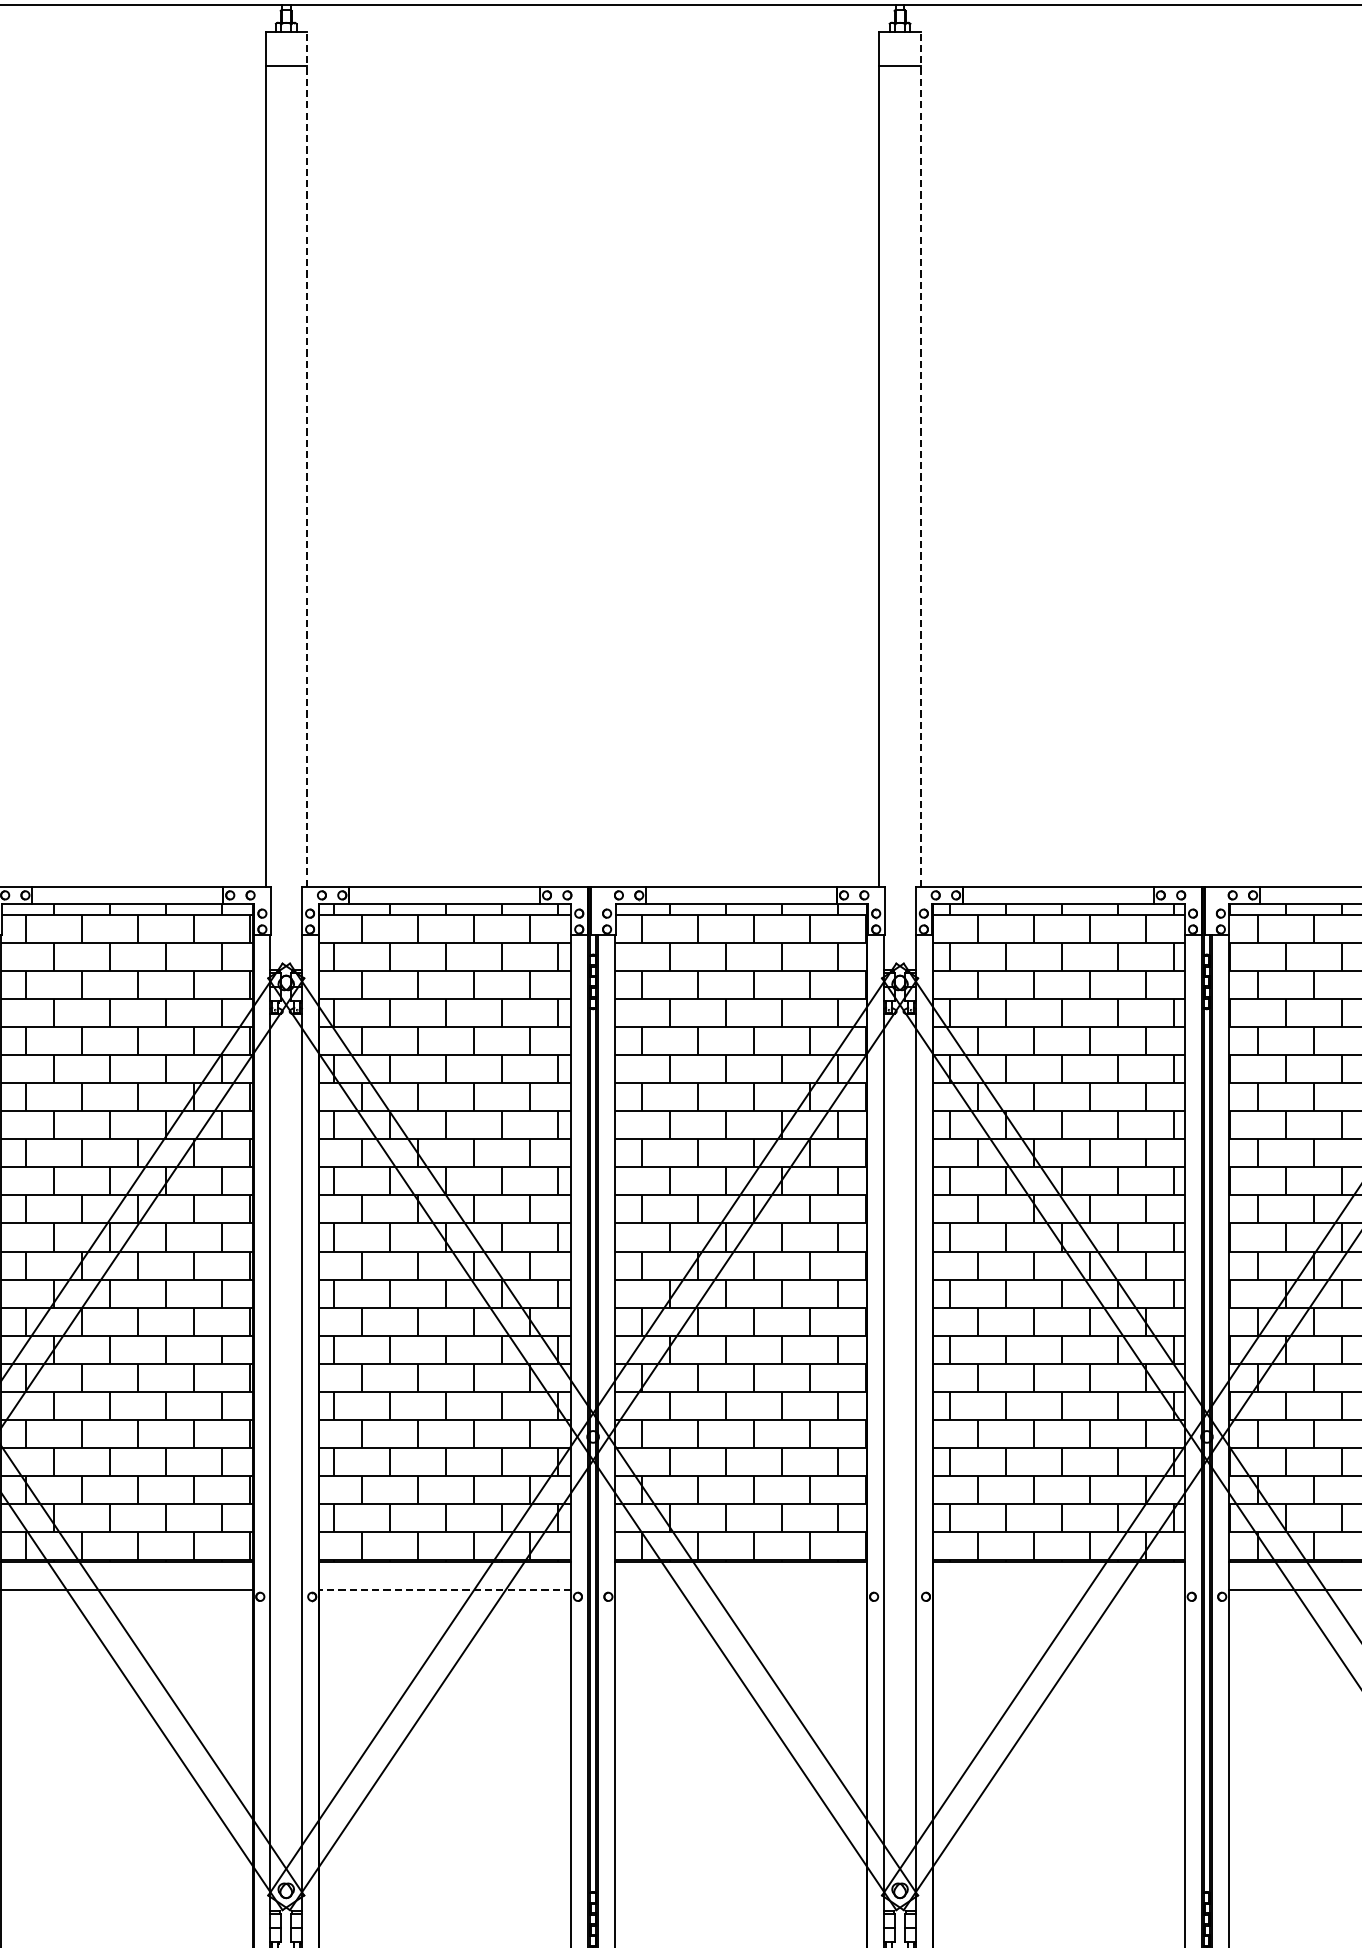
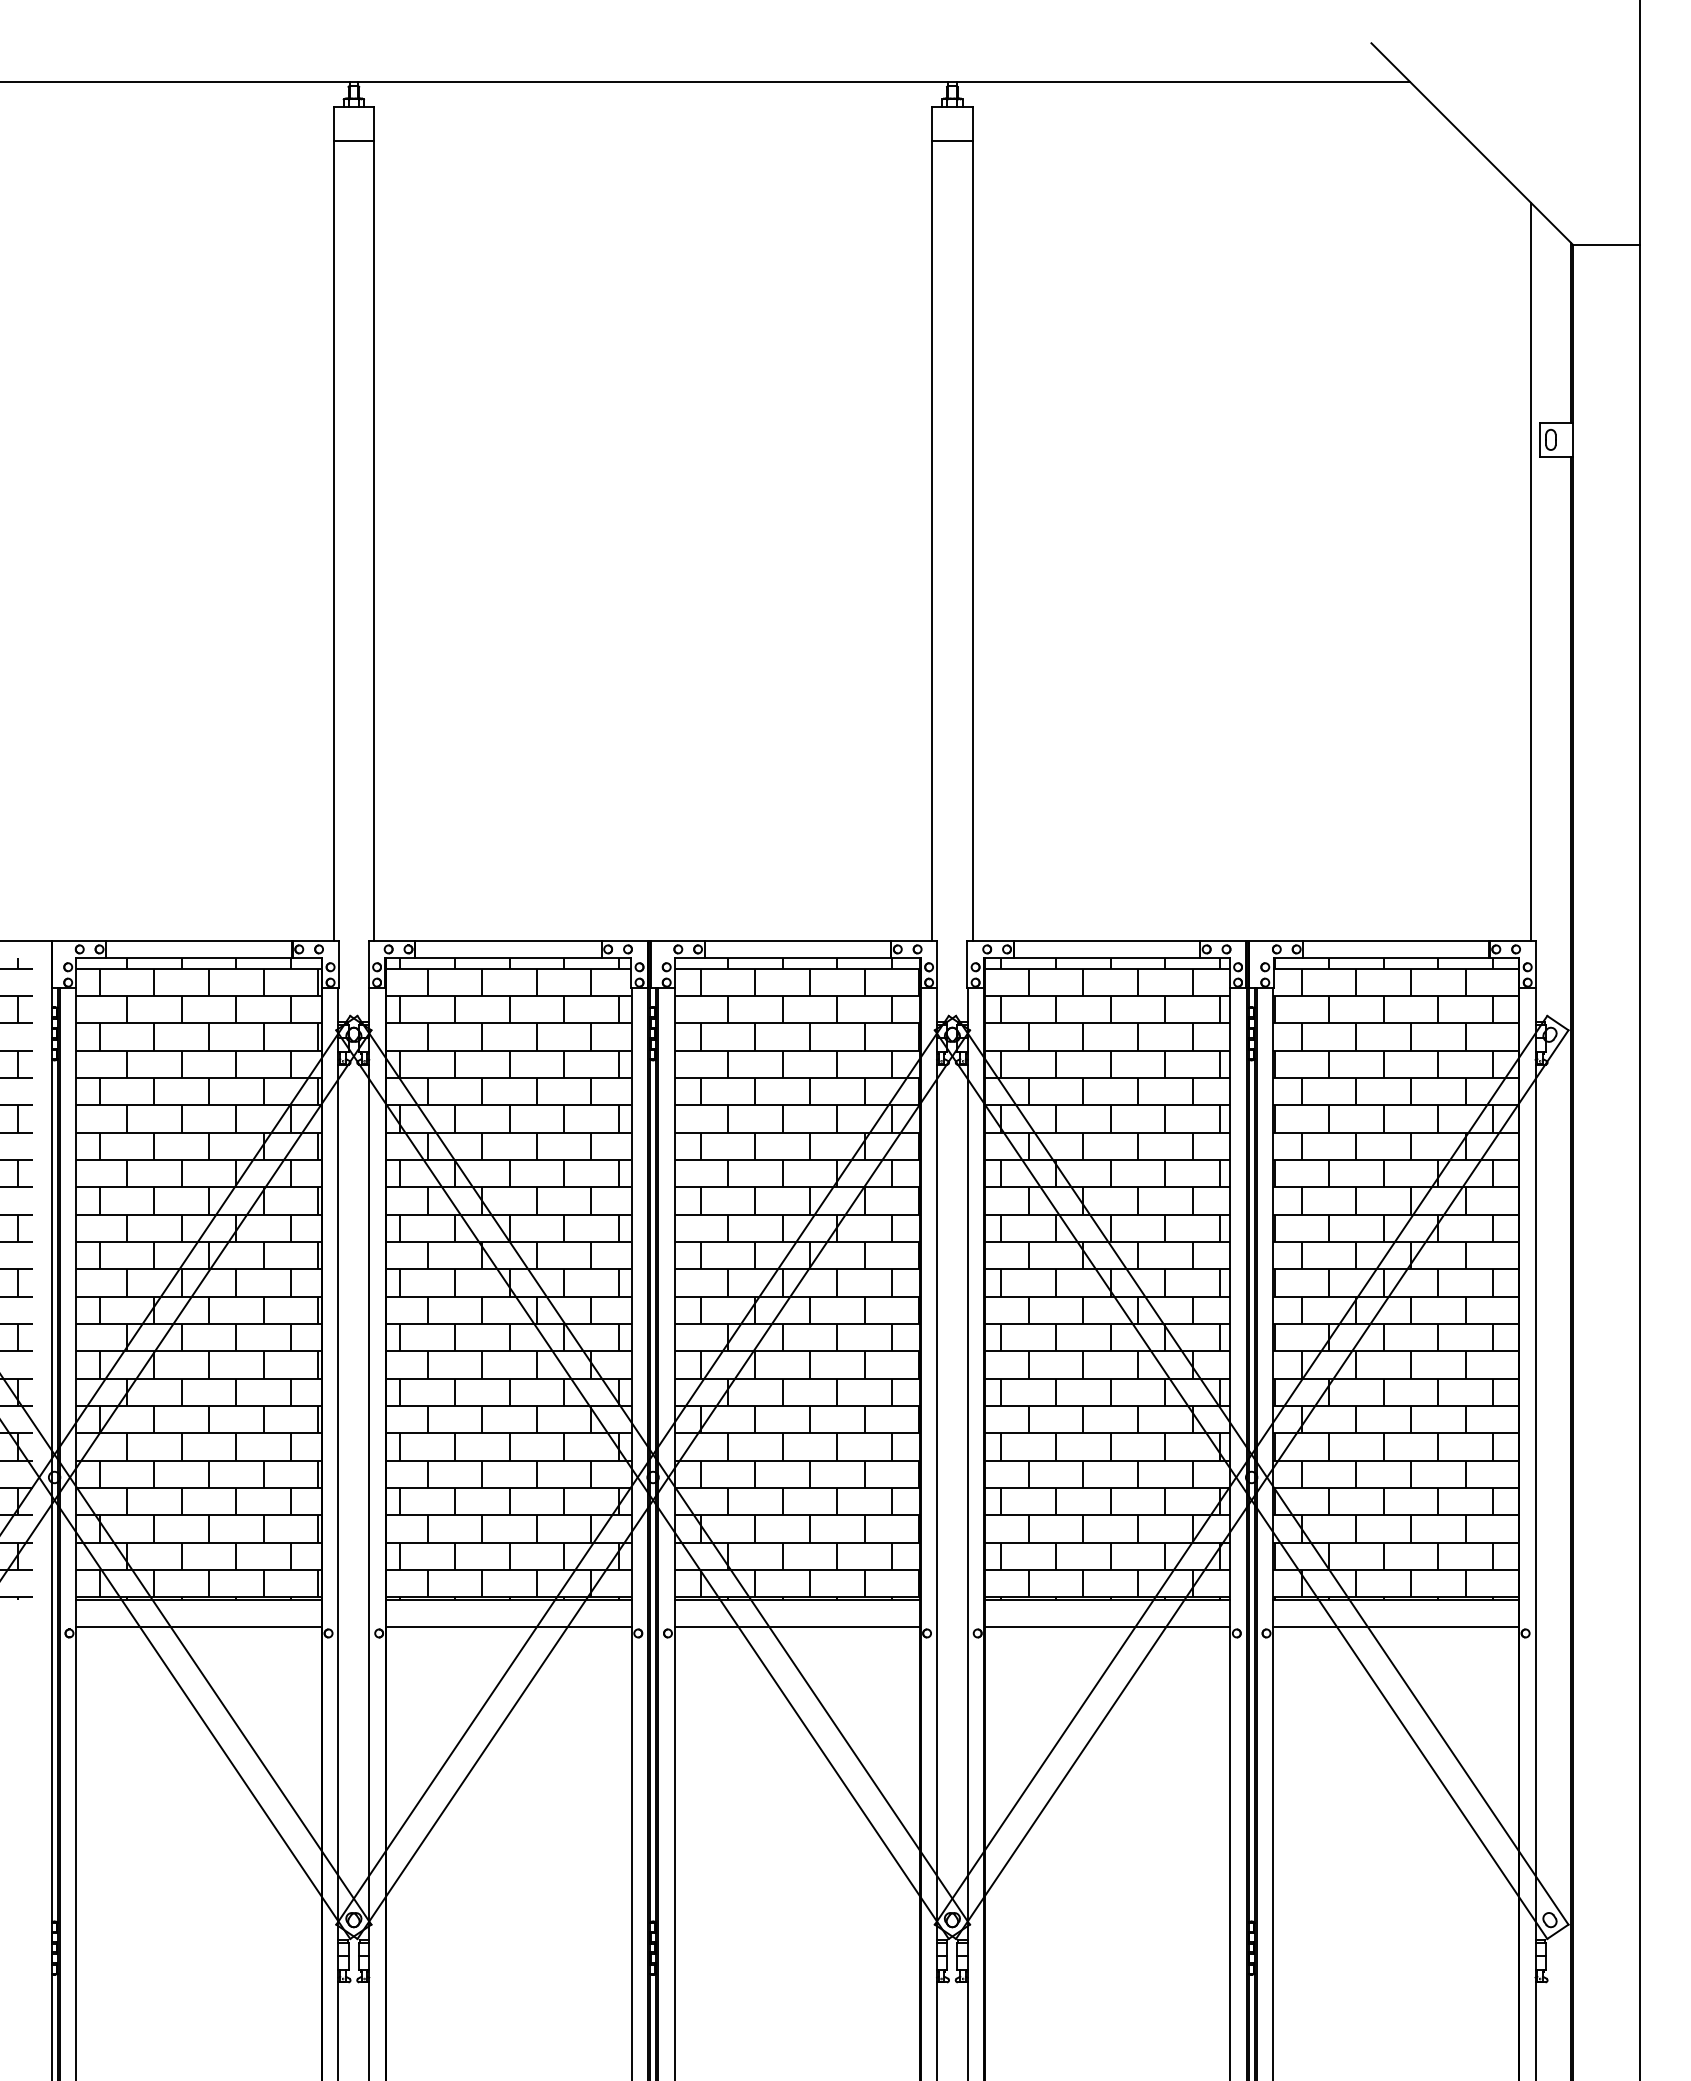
line: (307, 459) -> (374, 524), dashed -> solid
line: (920, 459) -> (972, 524), dashed -> solid
line: (444, 1589) -> (508, 1626), dashed -> solid
line: (741, 1589) -> (797, 1626), added
line: (1059, 1589) -> (1107, 1626), added

